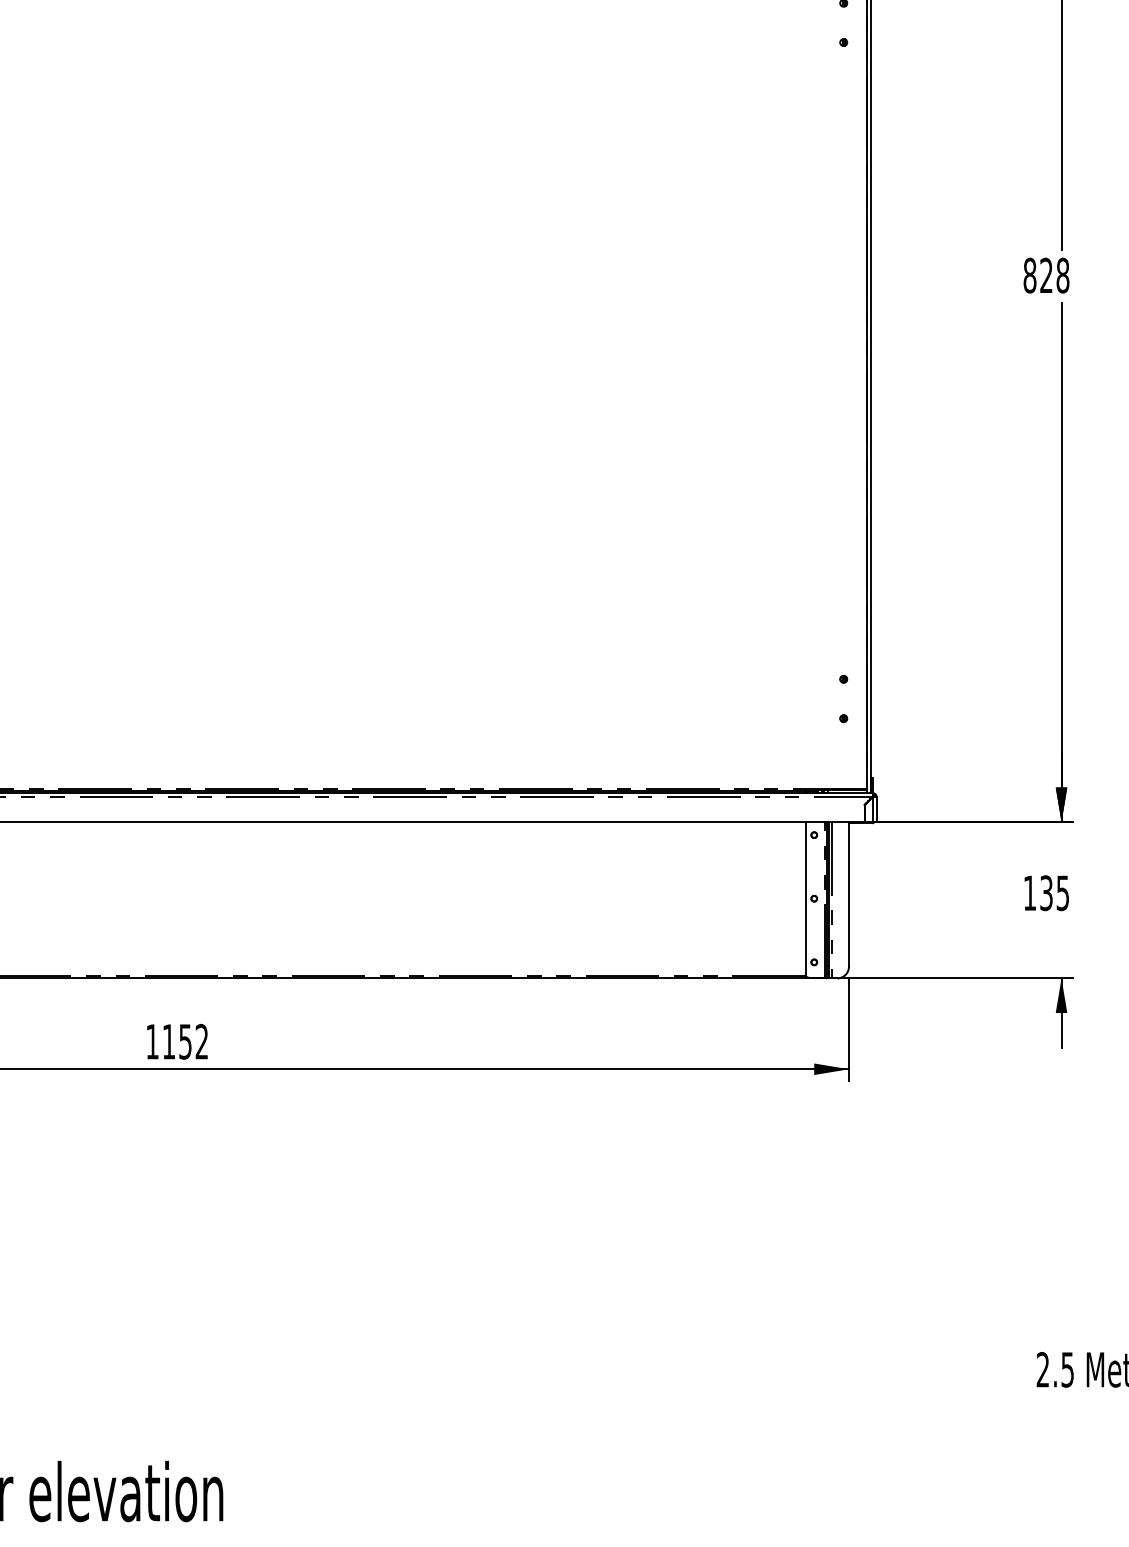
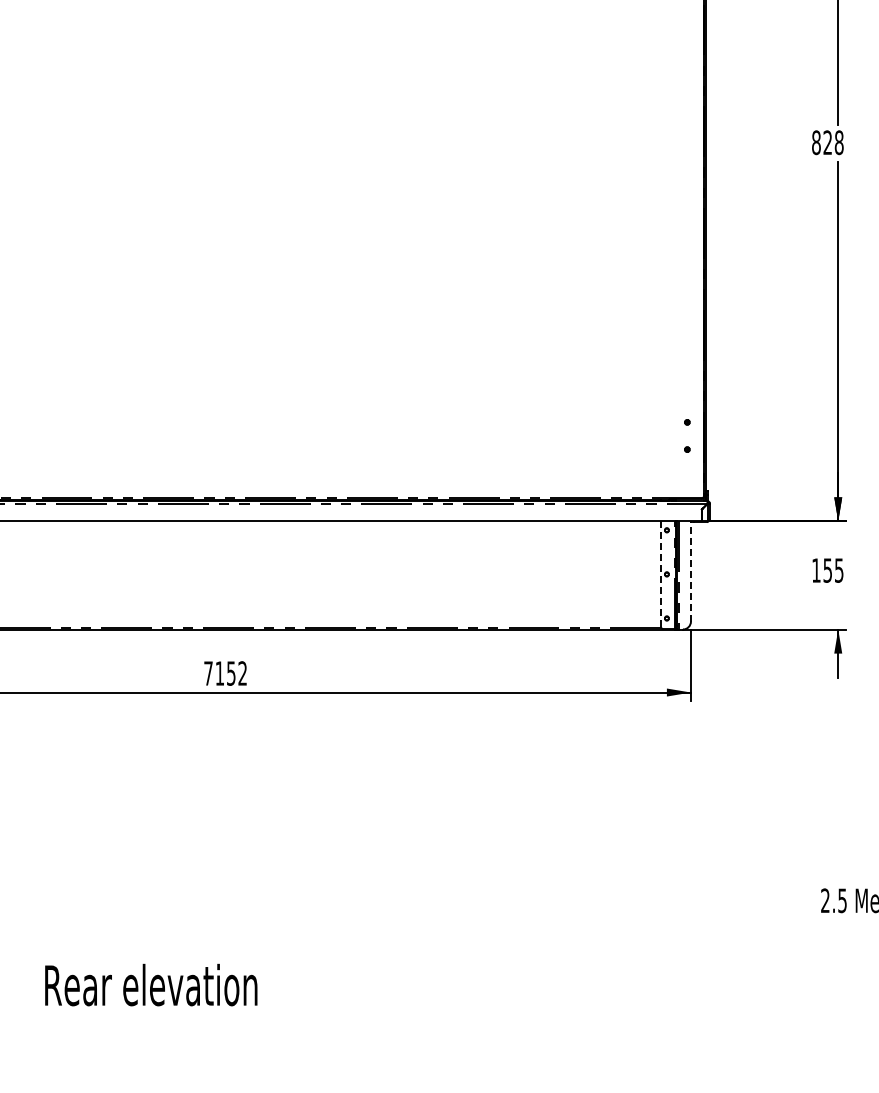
line: (848, 893) -> (690, 570), solid -> dashed
text: (1047, 893) -> (828, 570), 135 -> 155
line: (804, 898) -> (660, 574), solid -> dashed
text: (152, 1041) -> (208, 673), 1152 -> 7152

